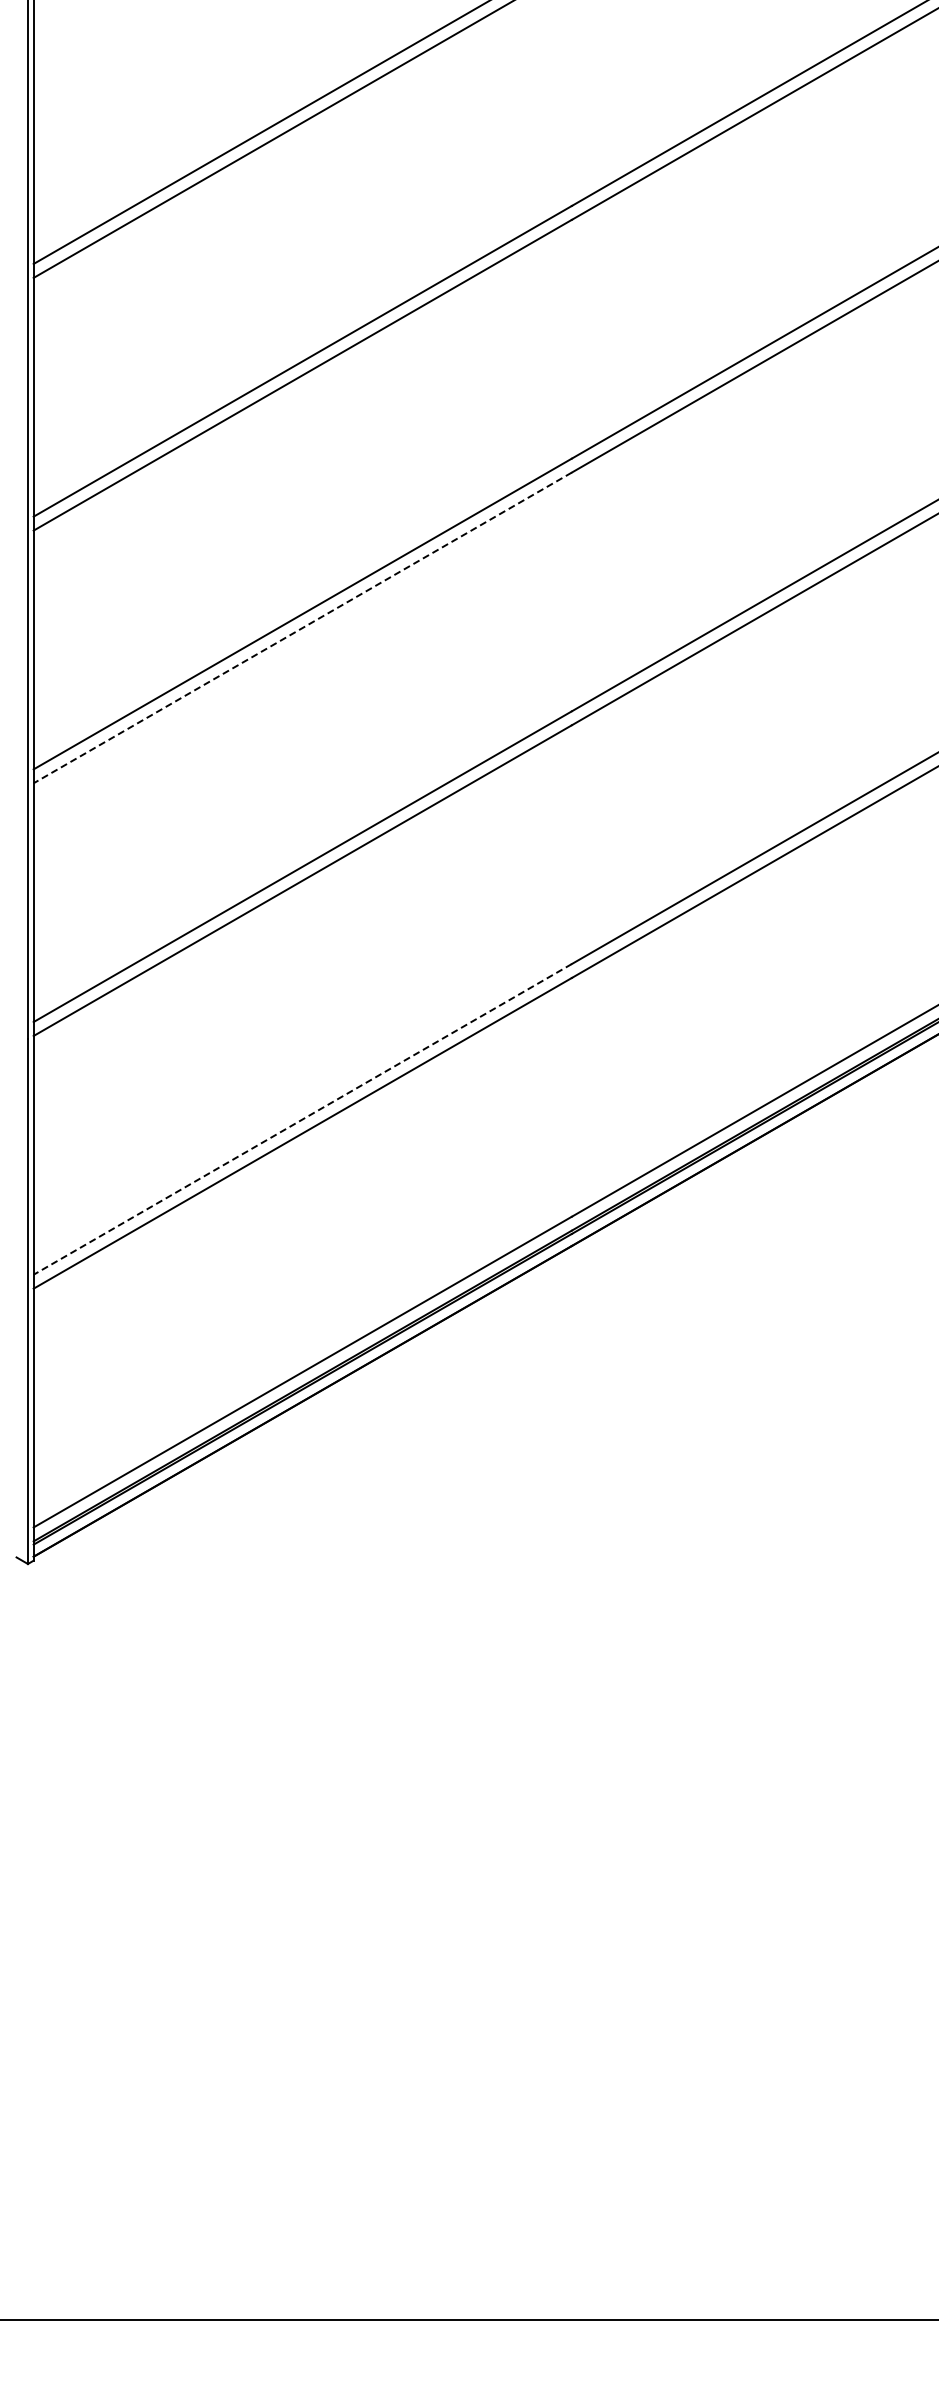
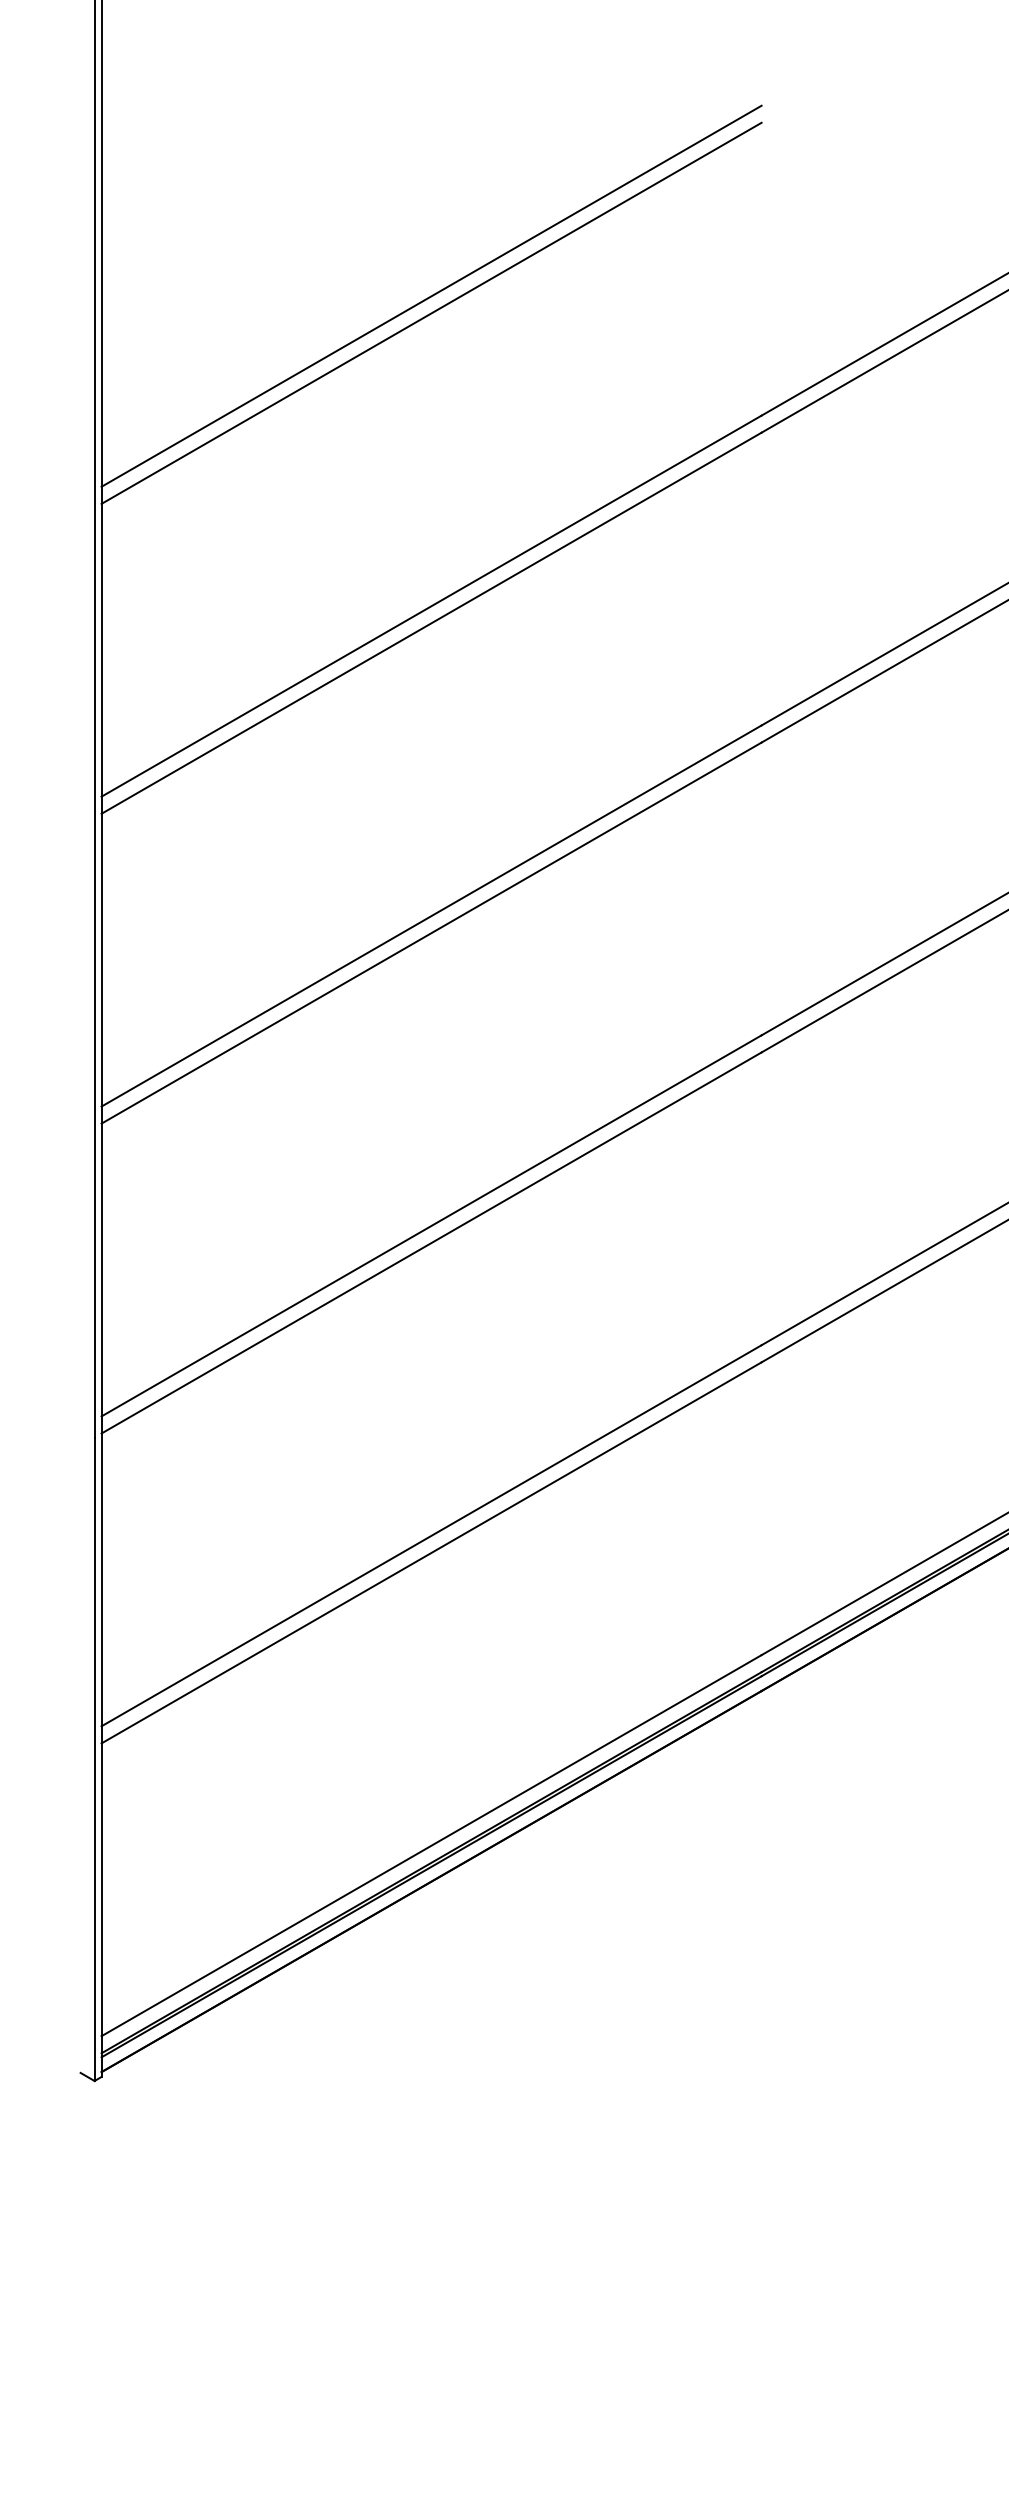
line: (302, 627) -> (431, 932), dashed -> solid
line: (302, 1119) -> (431, 1535), dashed -> solid

